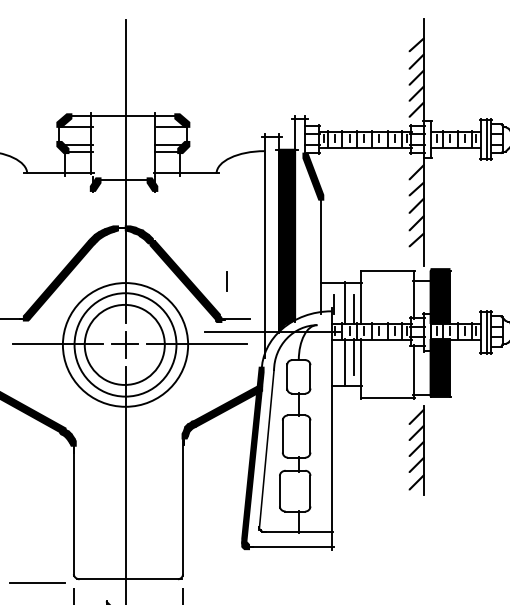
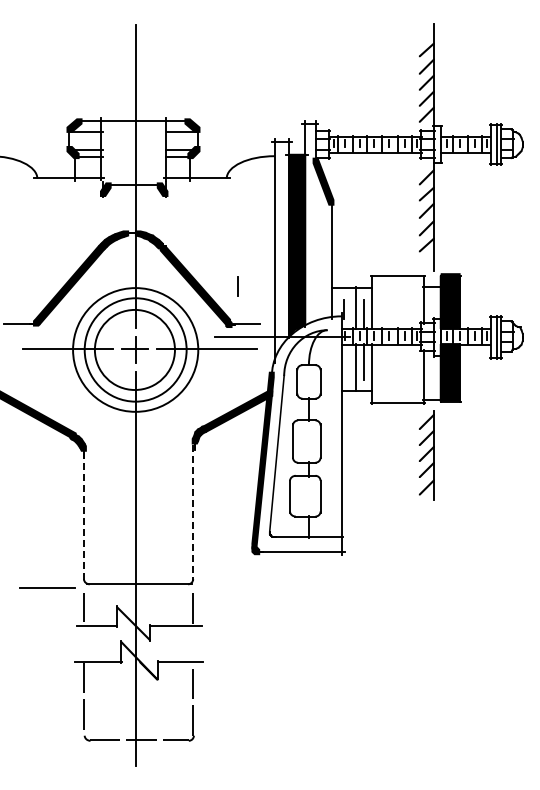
line: (183, 508) -> (193, 513), solid -> dashed
line: (73, 511) -> (83, 516), solid -> dashed

